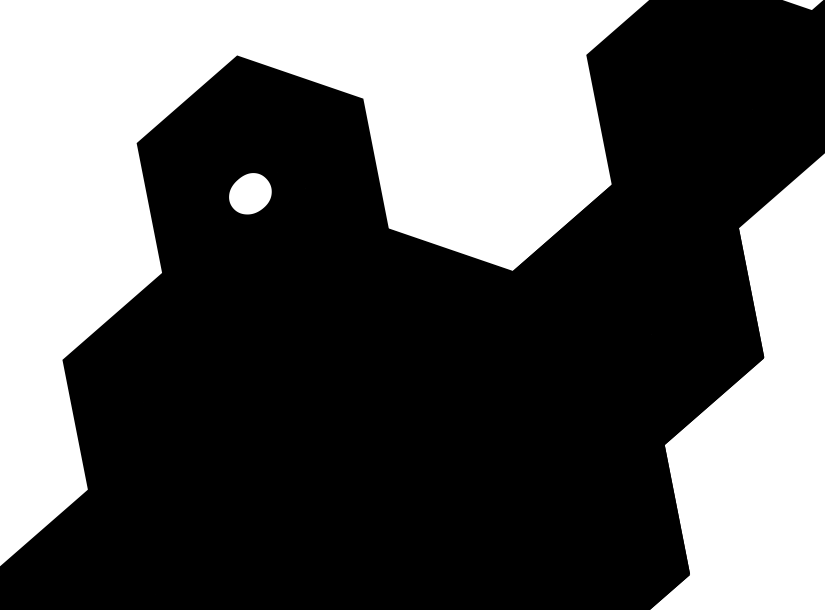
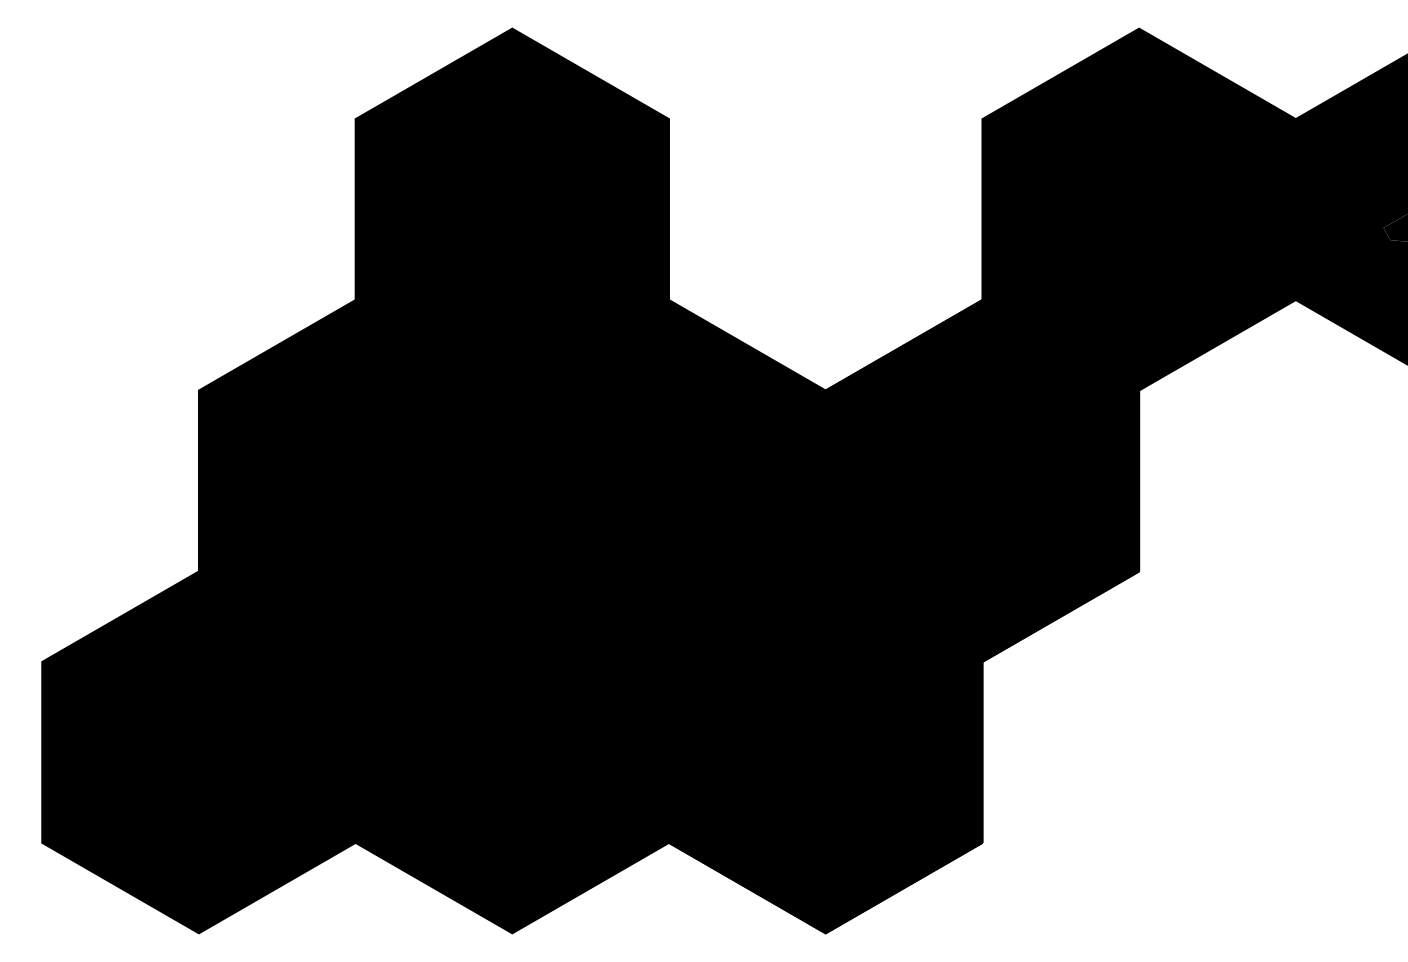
fill: (250, 193) -> (493, 216), added

